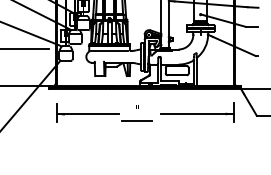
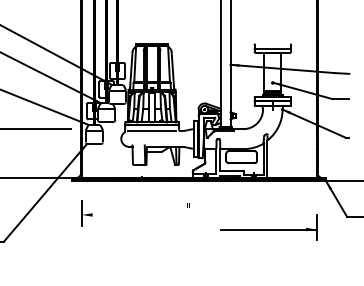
part: (197, 112) -> (268, 227), moved
line: (87, 113) -> (122, 214), removed
line: (137, 120) -> (188, 223), removed

